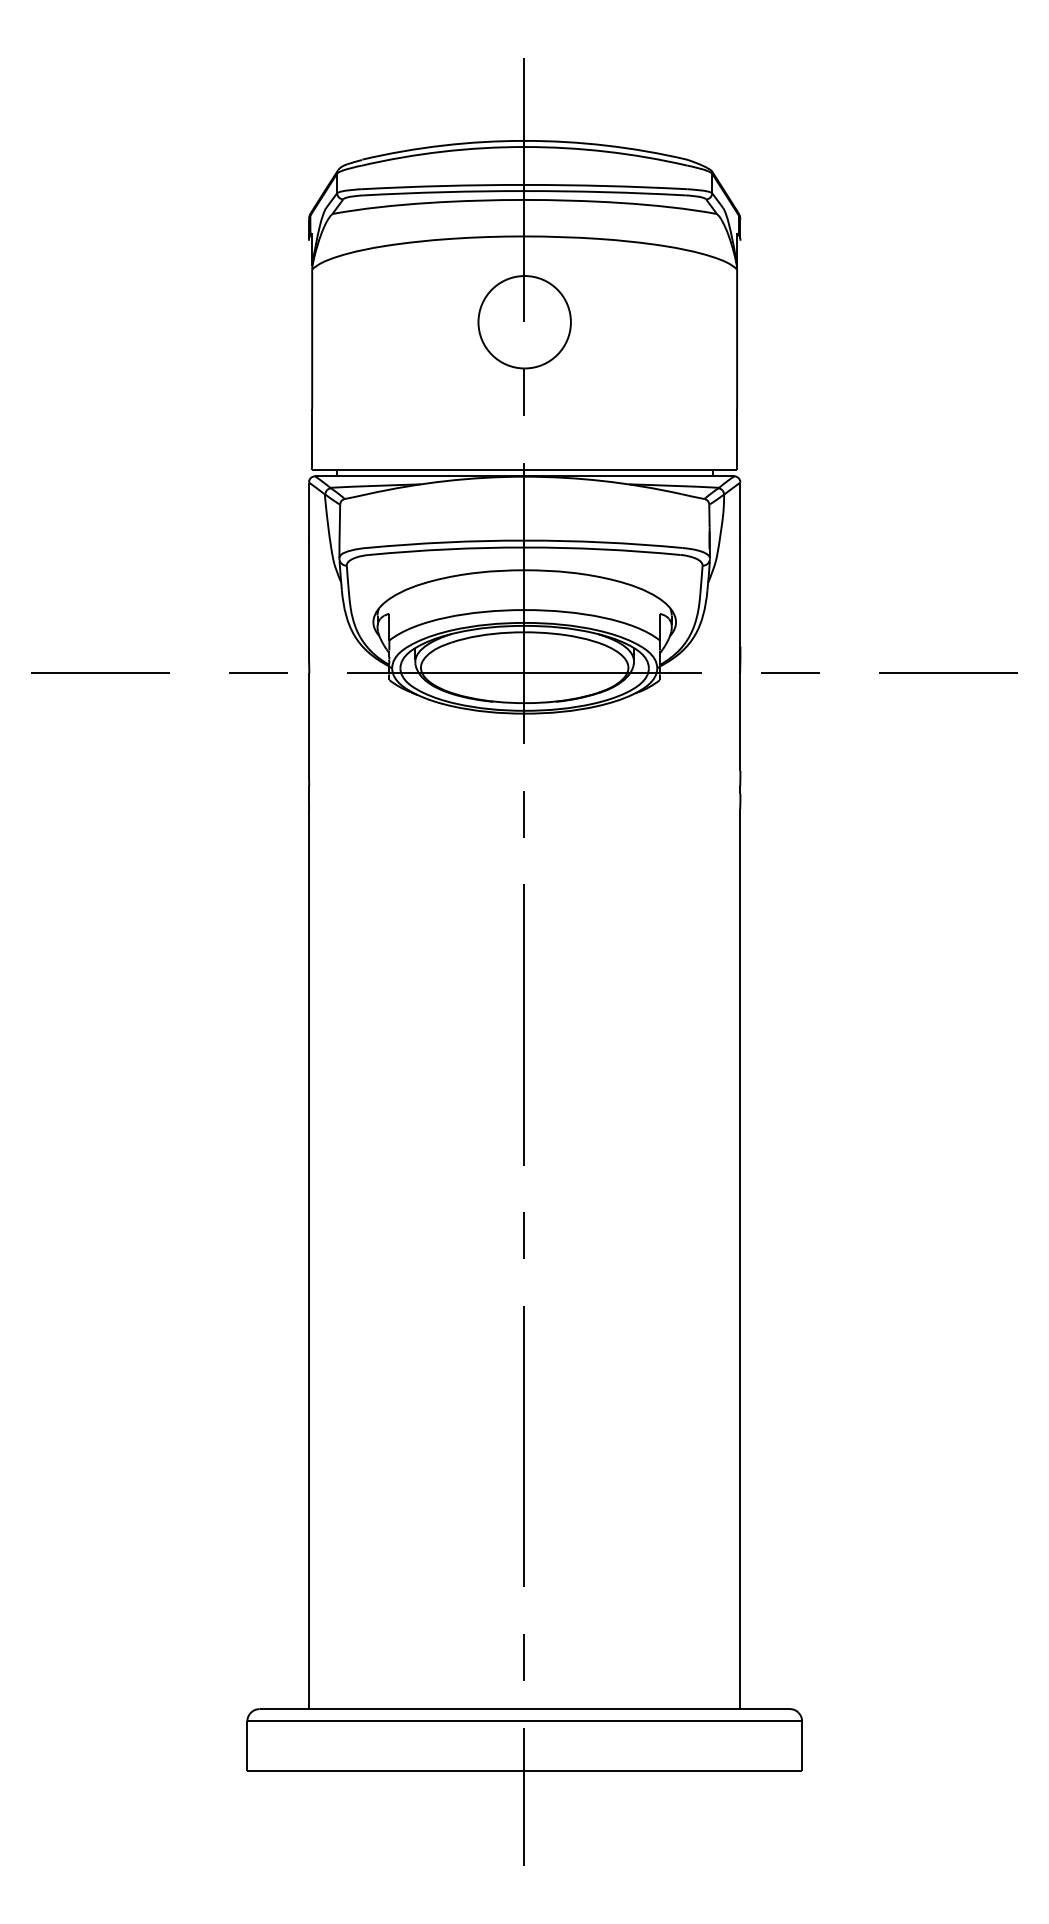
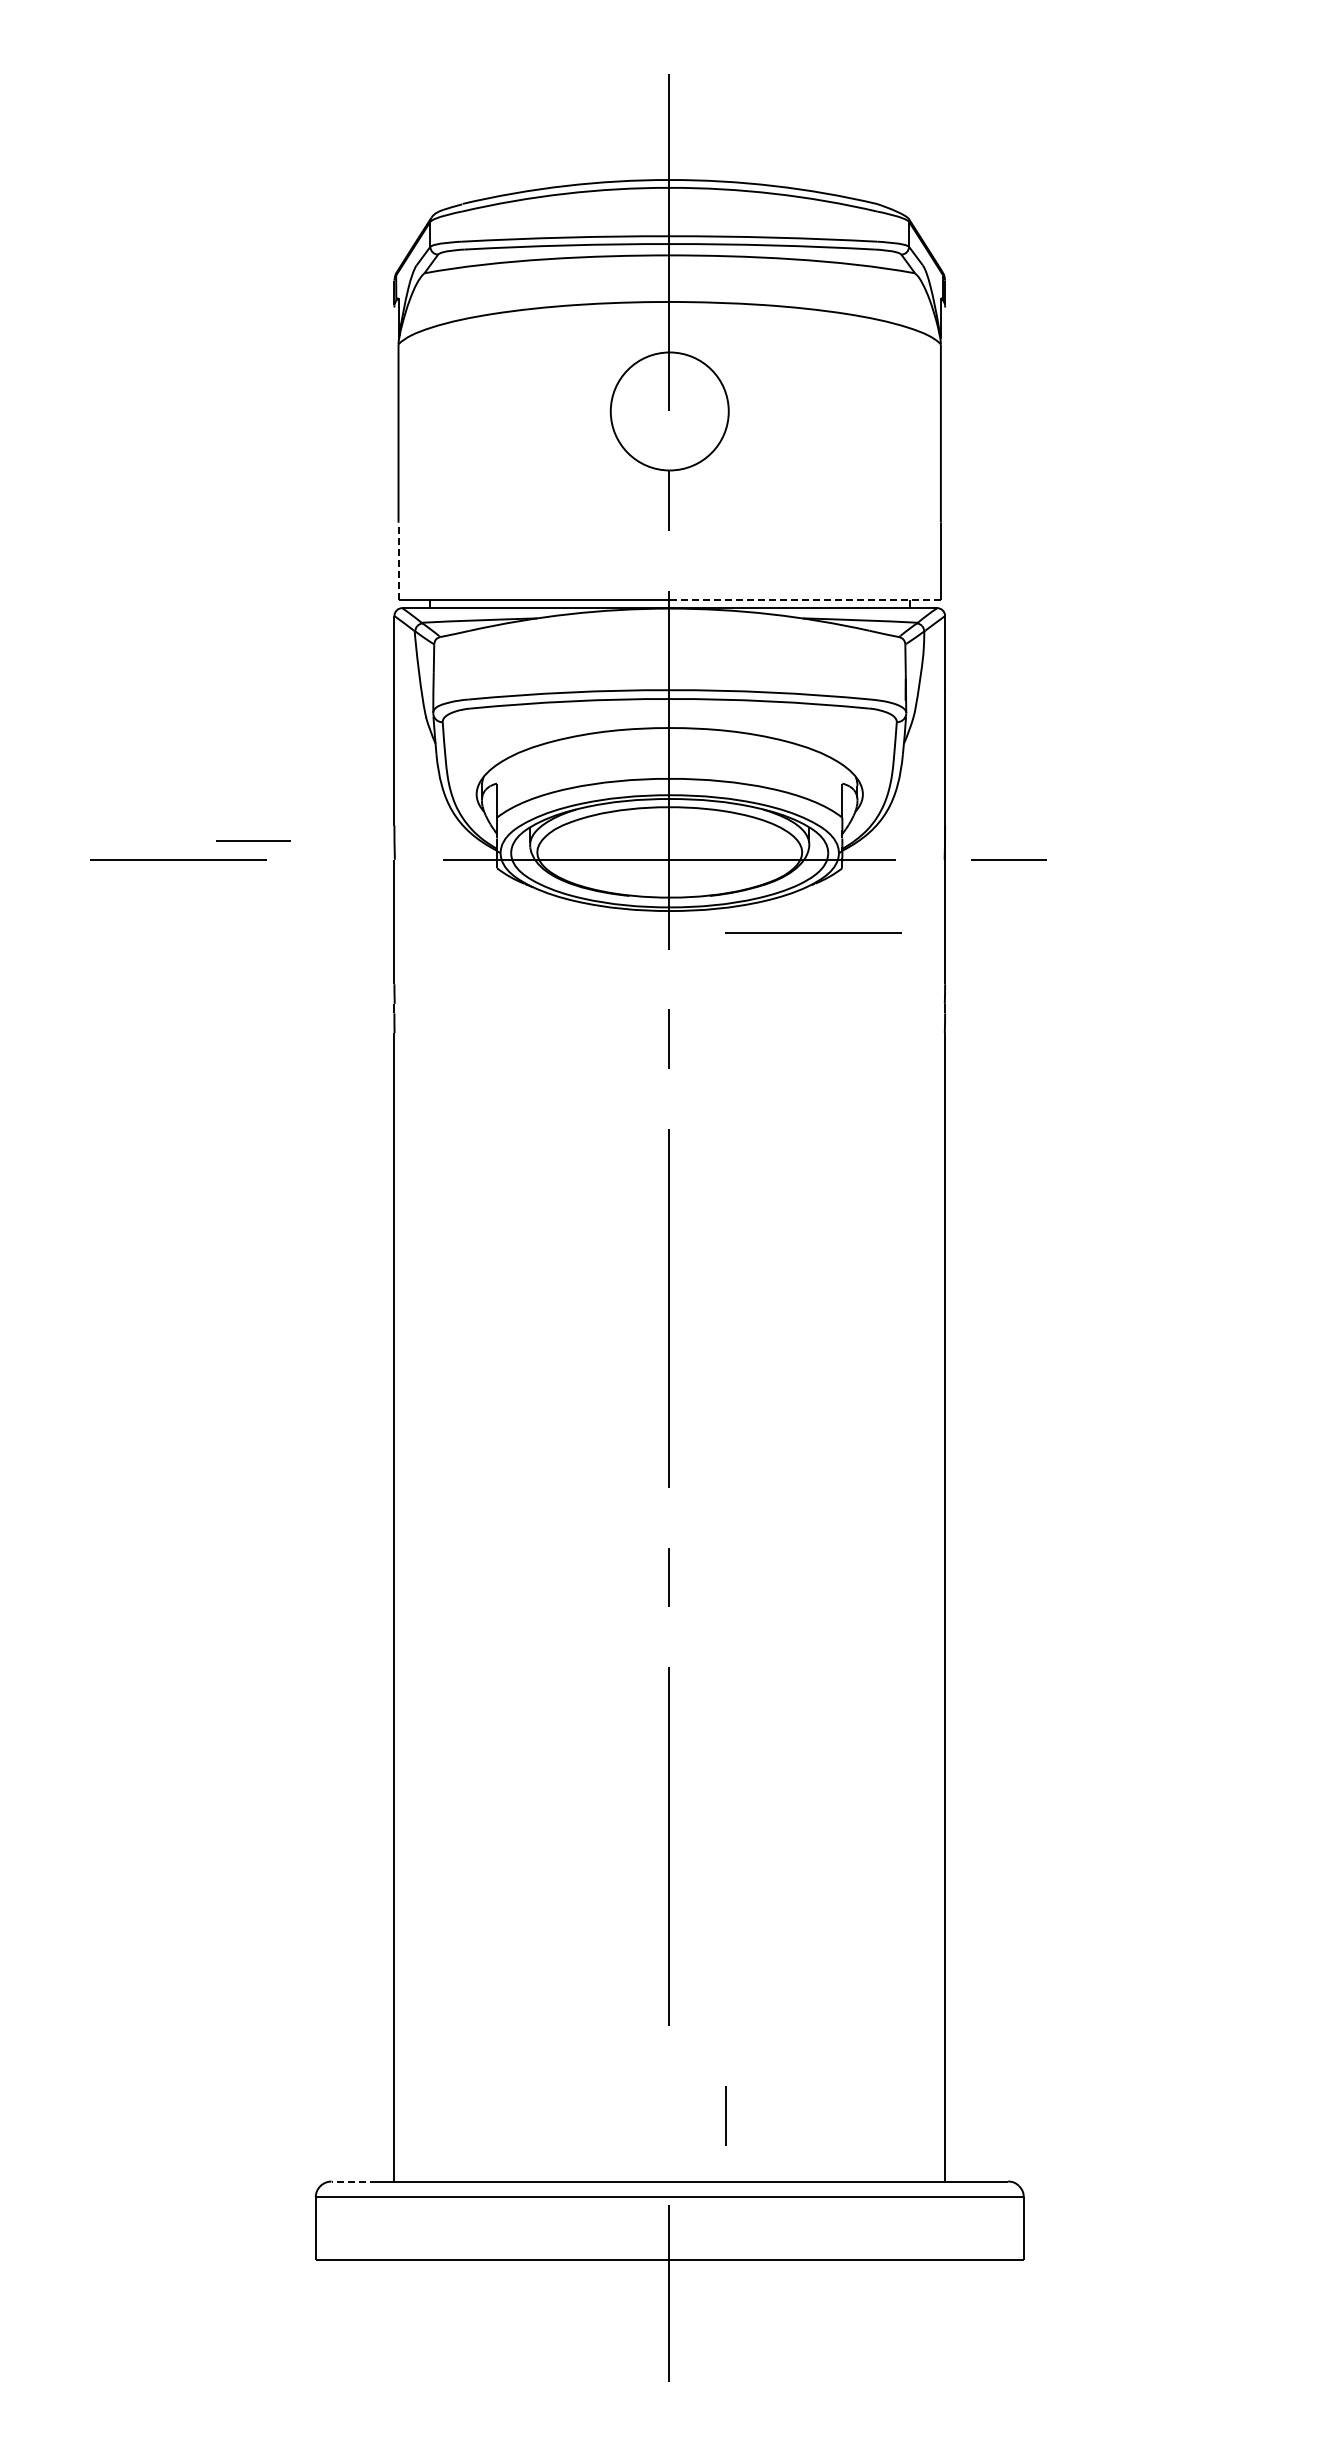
line: (312, 439) -> (398, 561), solid -> dashed
line: (631, 470) -> (805, 600), solid -> dashed
line: (100, 673) -> (178, 859), moved
line: (258, 673) -> (253, 840), moved
line: (948, 673) -> (813, 932), moved
line: (523, 1657) -> (725, 2115), moved
line: (277, 1709) -> (354, 2181), solid -> dashed

